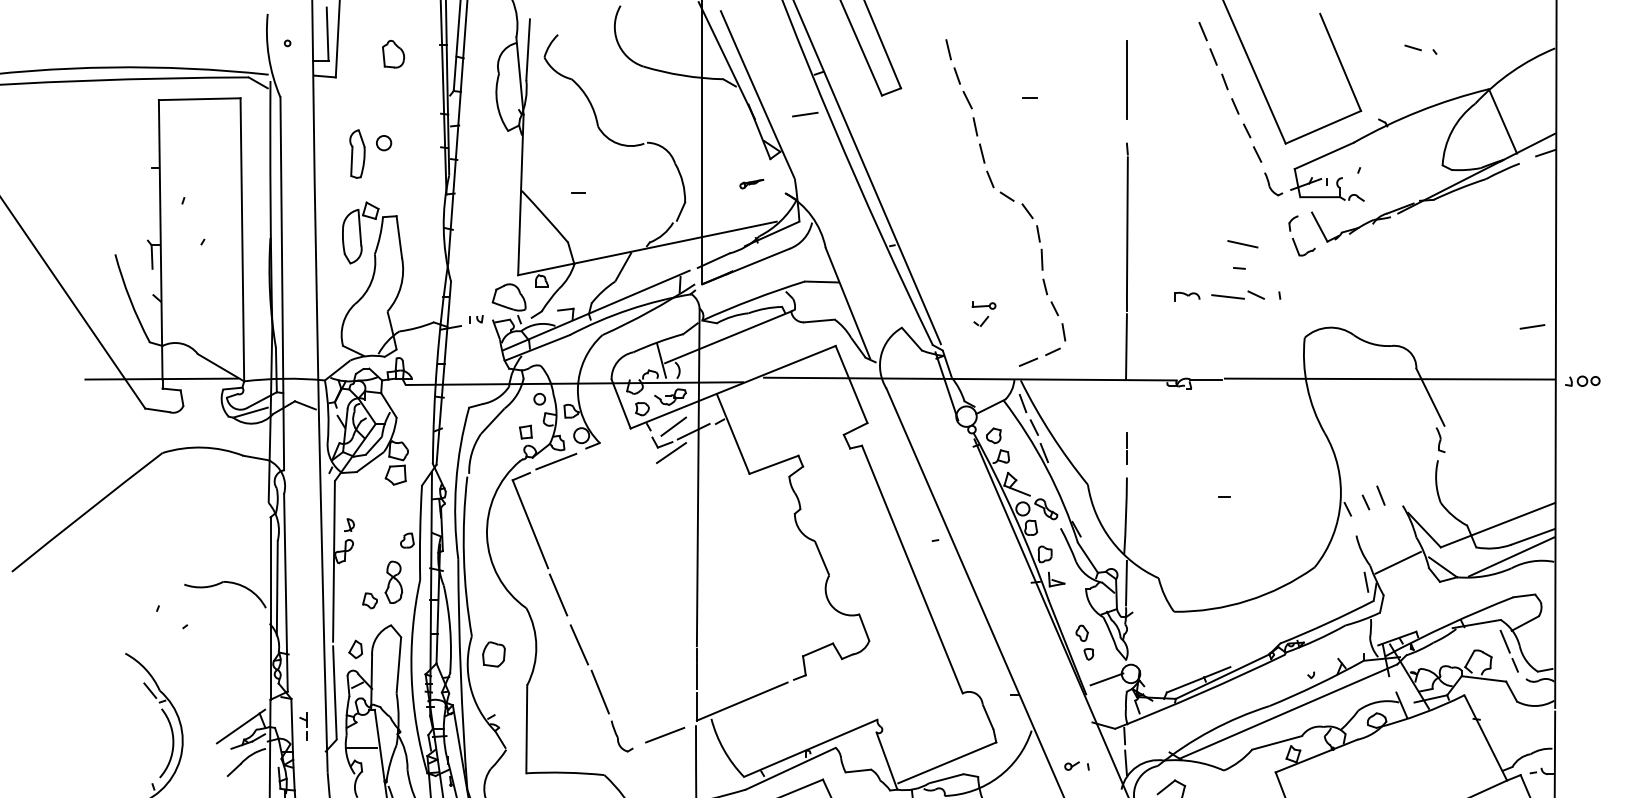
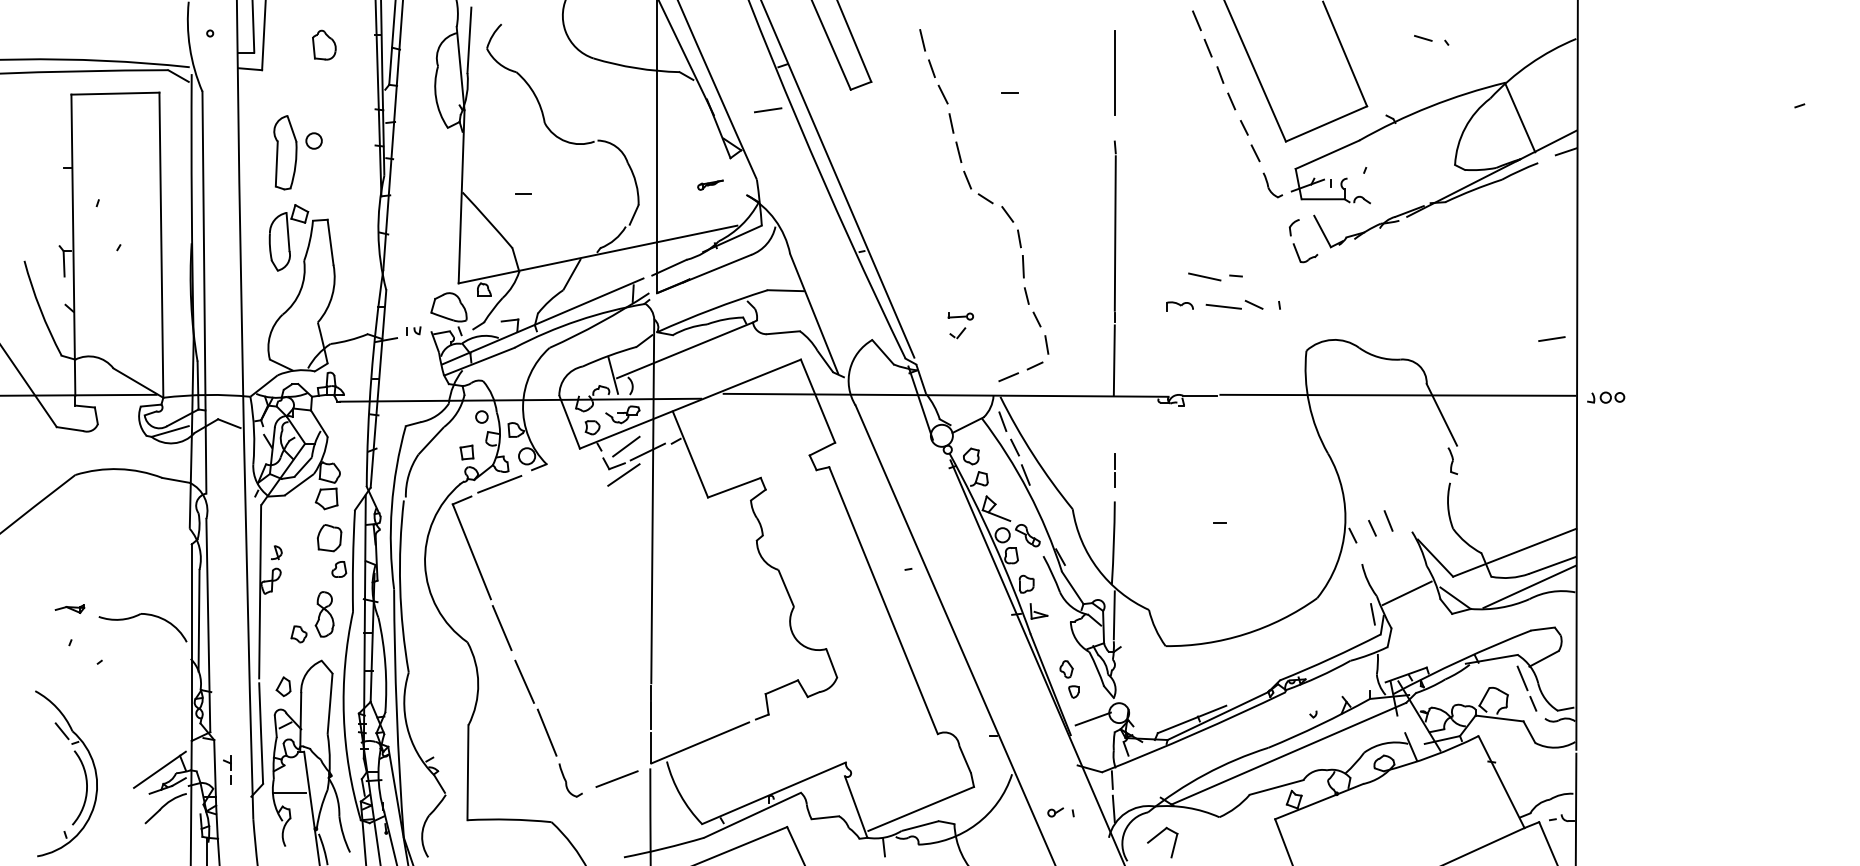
part: (357, 153) -> (285, 152), size x1.43
line: (1242, 243) -> (1204, 276), moved
part: (157, 576) -> (69, 608), added
part: (493, 654) -> (329, 538), moved

